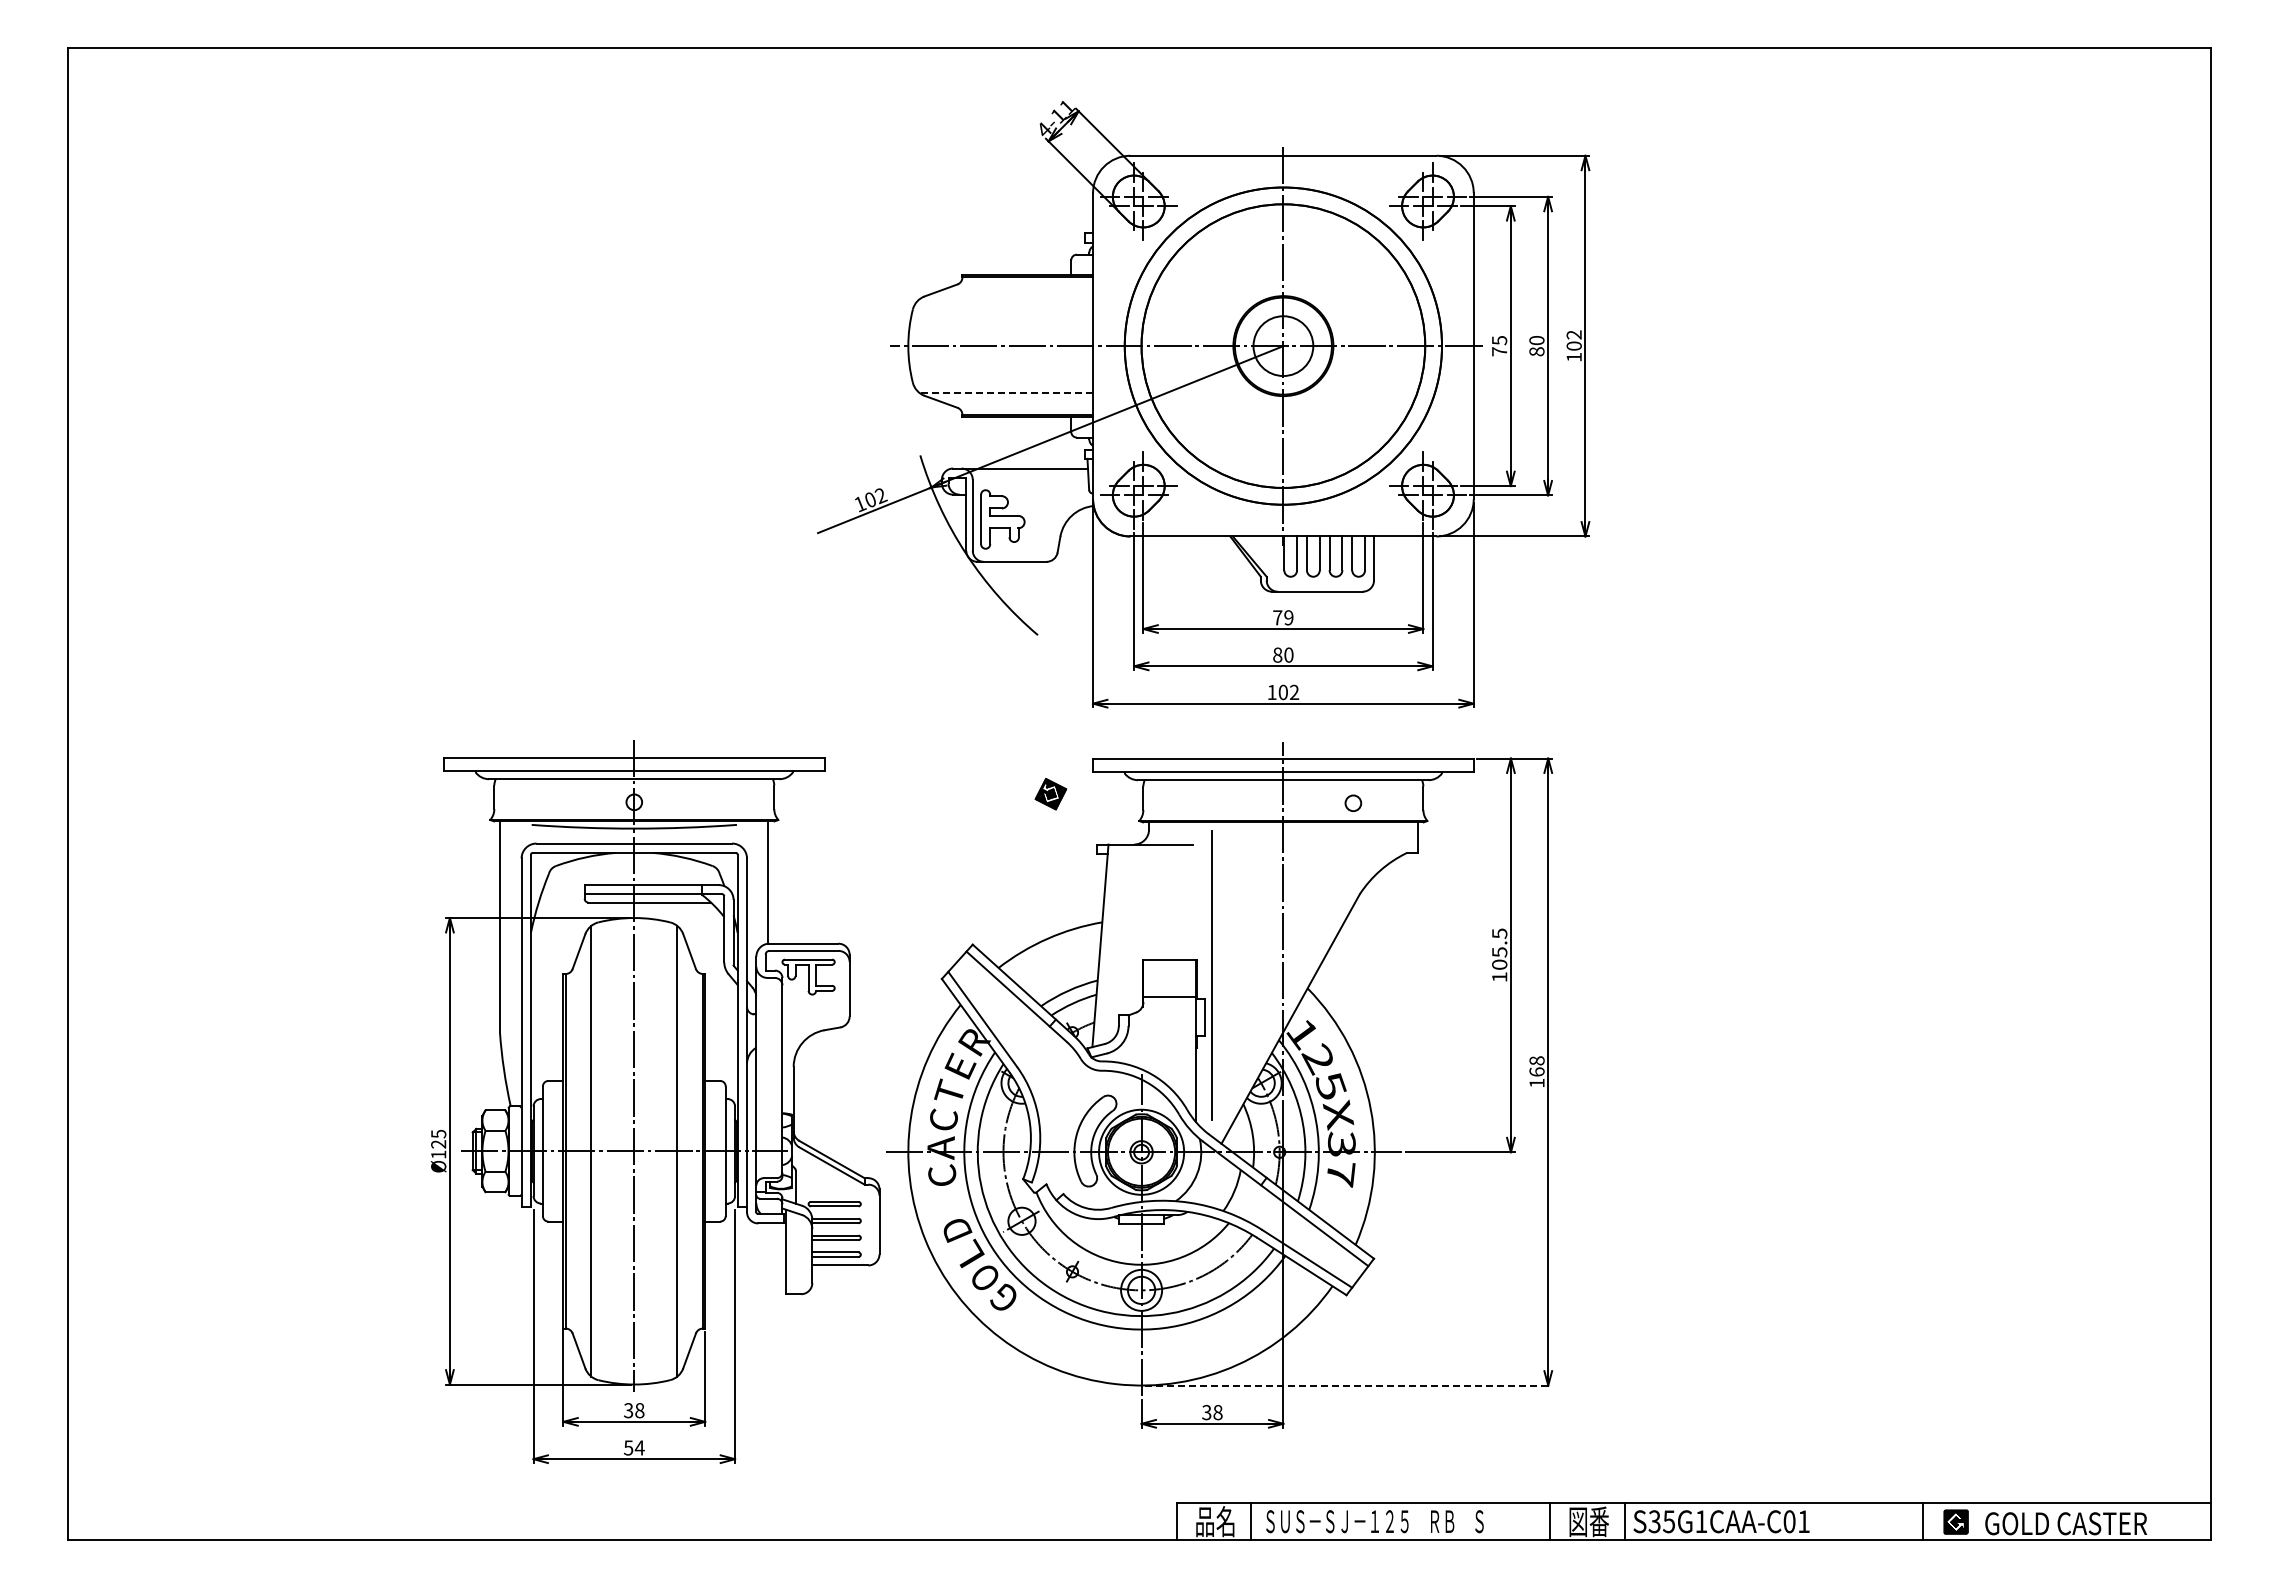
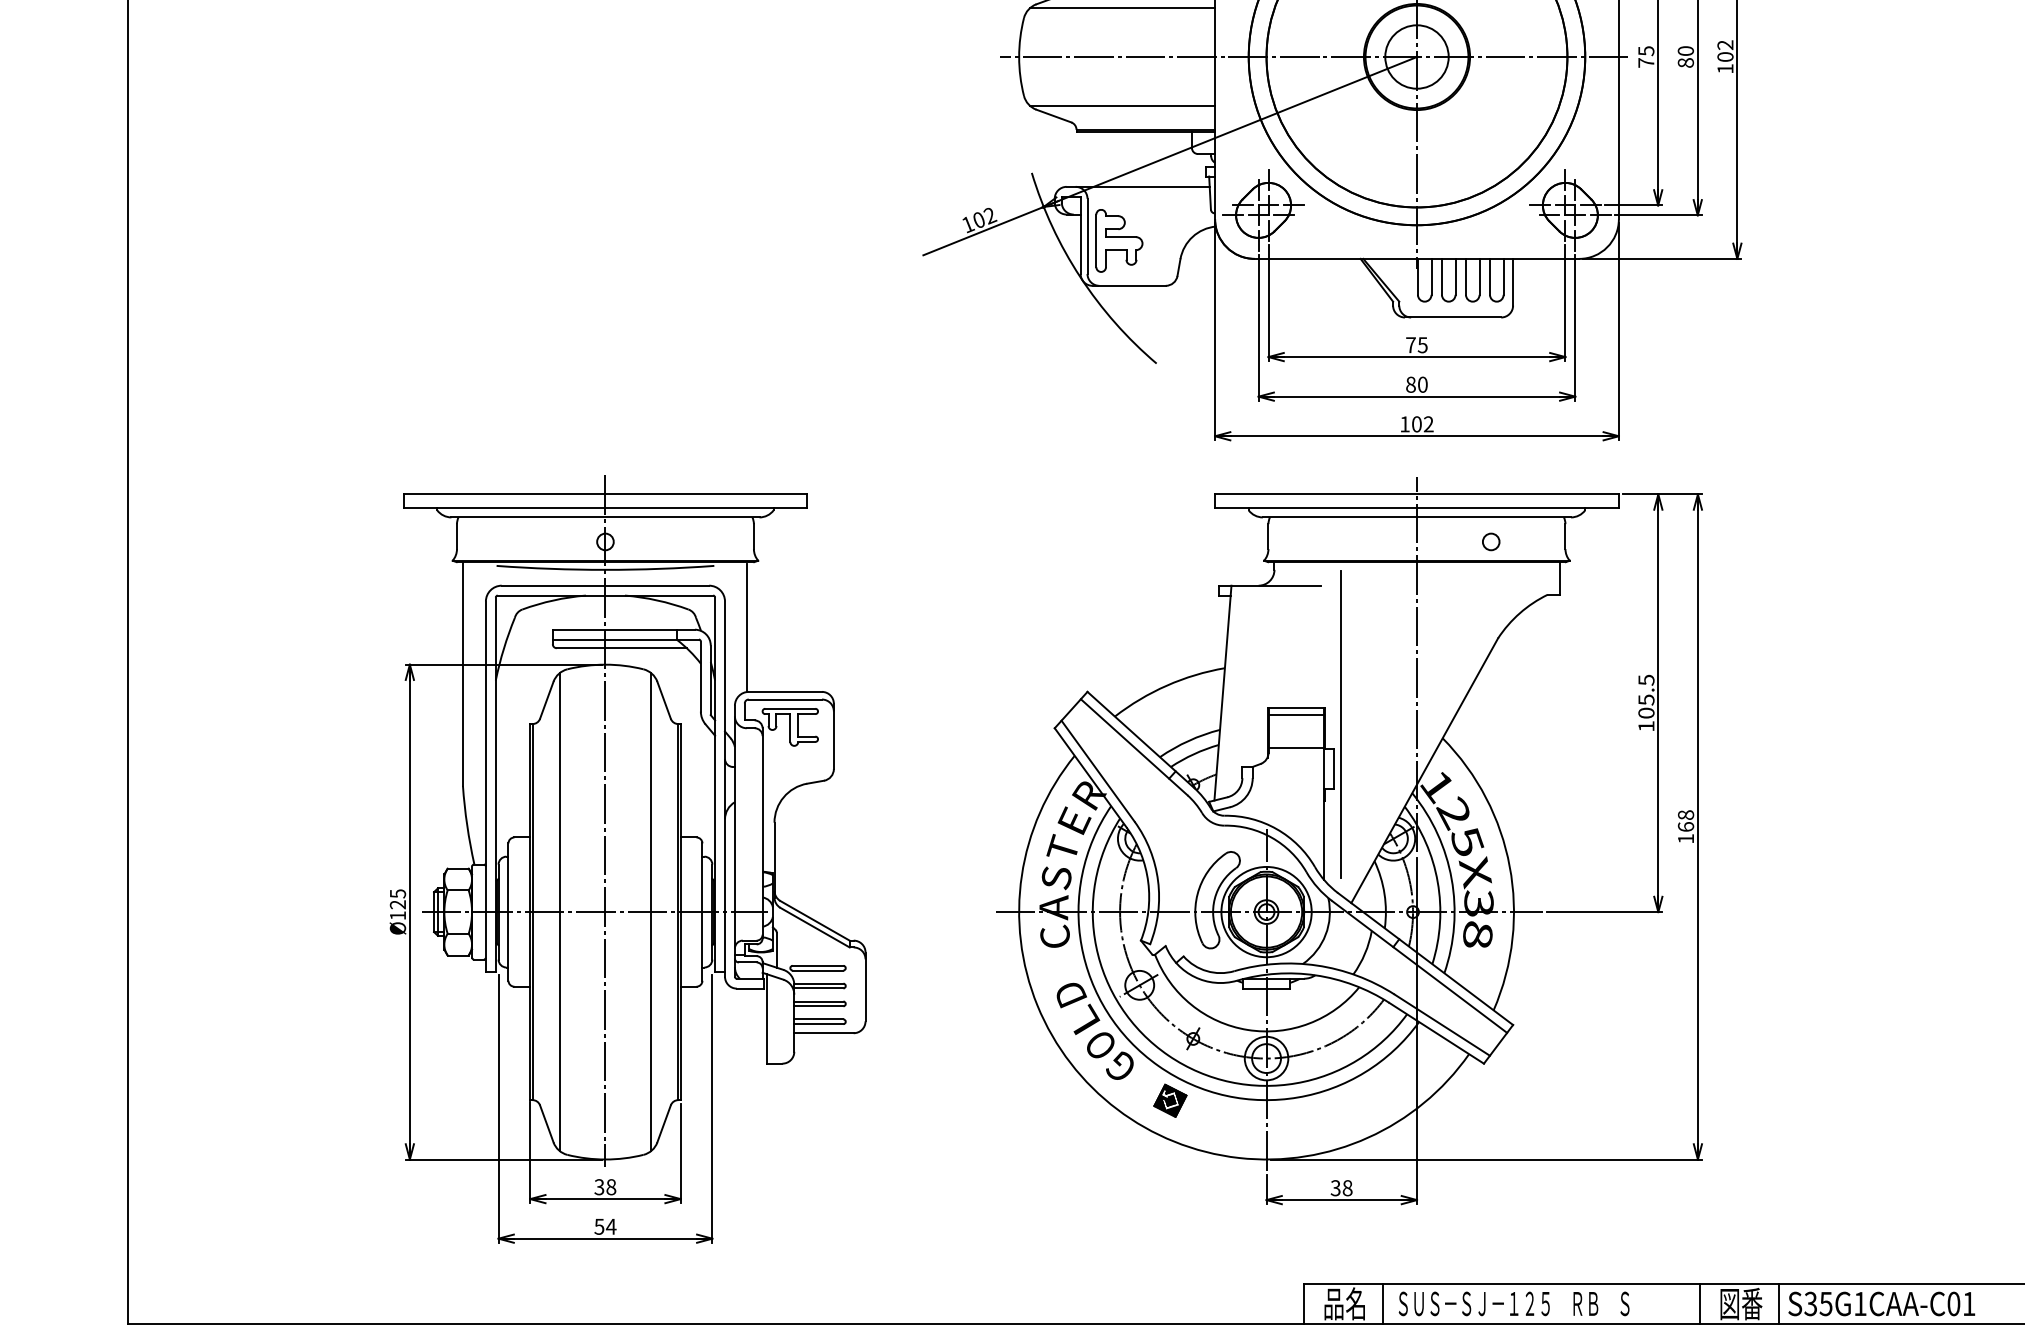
line: (1006, 299) -> (1123, 7), added
line: (1005, 392) -> (1122, 106), dashed -> solid
text: (1288, 617) -> (1422, 344), 79 -> 75
part: (1050, 794) -> (1169, 1101), moved
line: (1169, 966) -> (1296, 715), added
part: (655, 1101) -> (627, 859), moved
text: (943, 1119) -> (1056, 877), C -> S
text: (1340, 1174) -> (1477, 935), 7 -> 8
line: (1349, 1385) -> (1487, 1159), dashed -> solid

